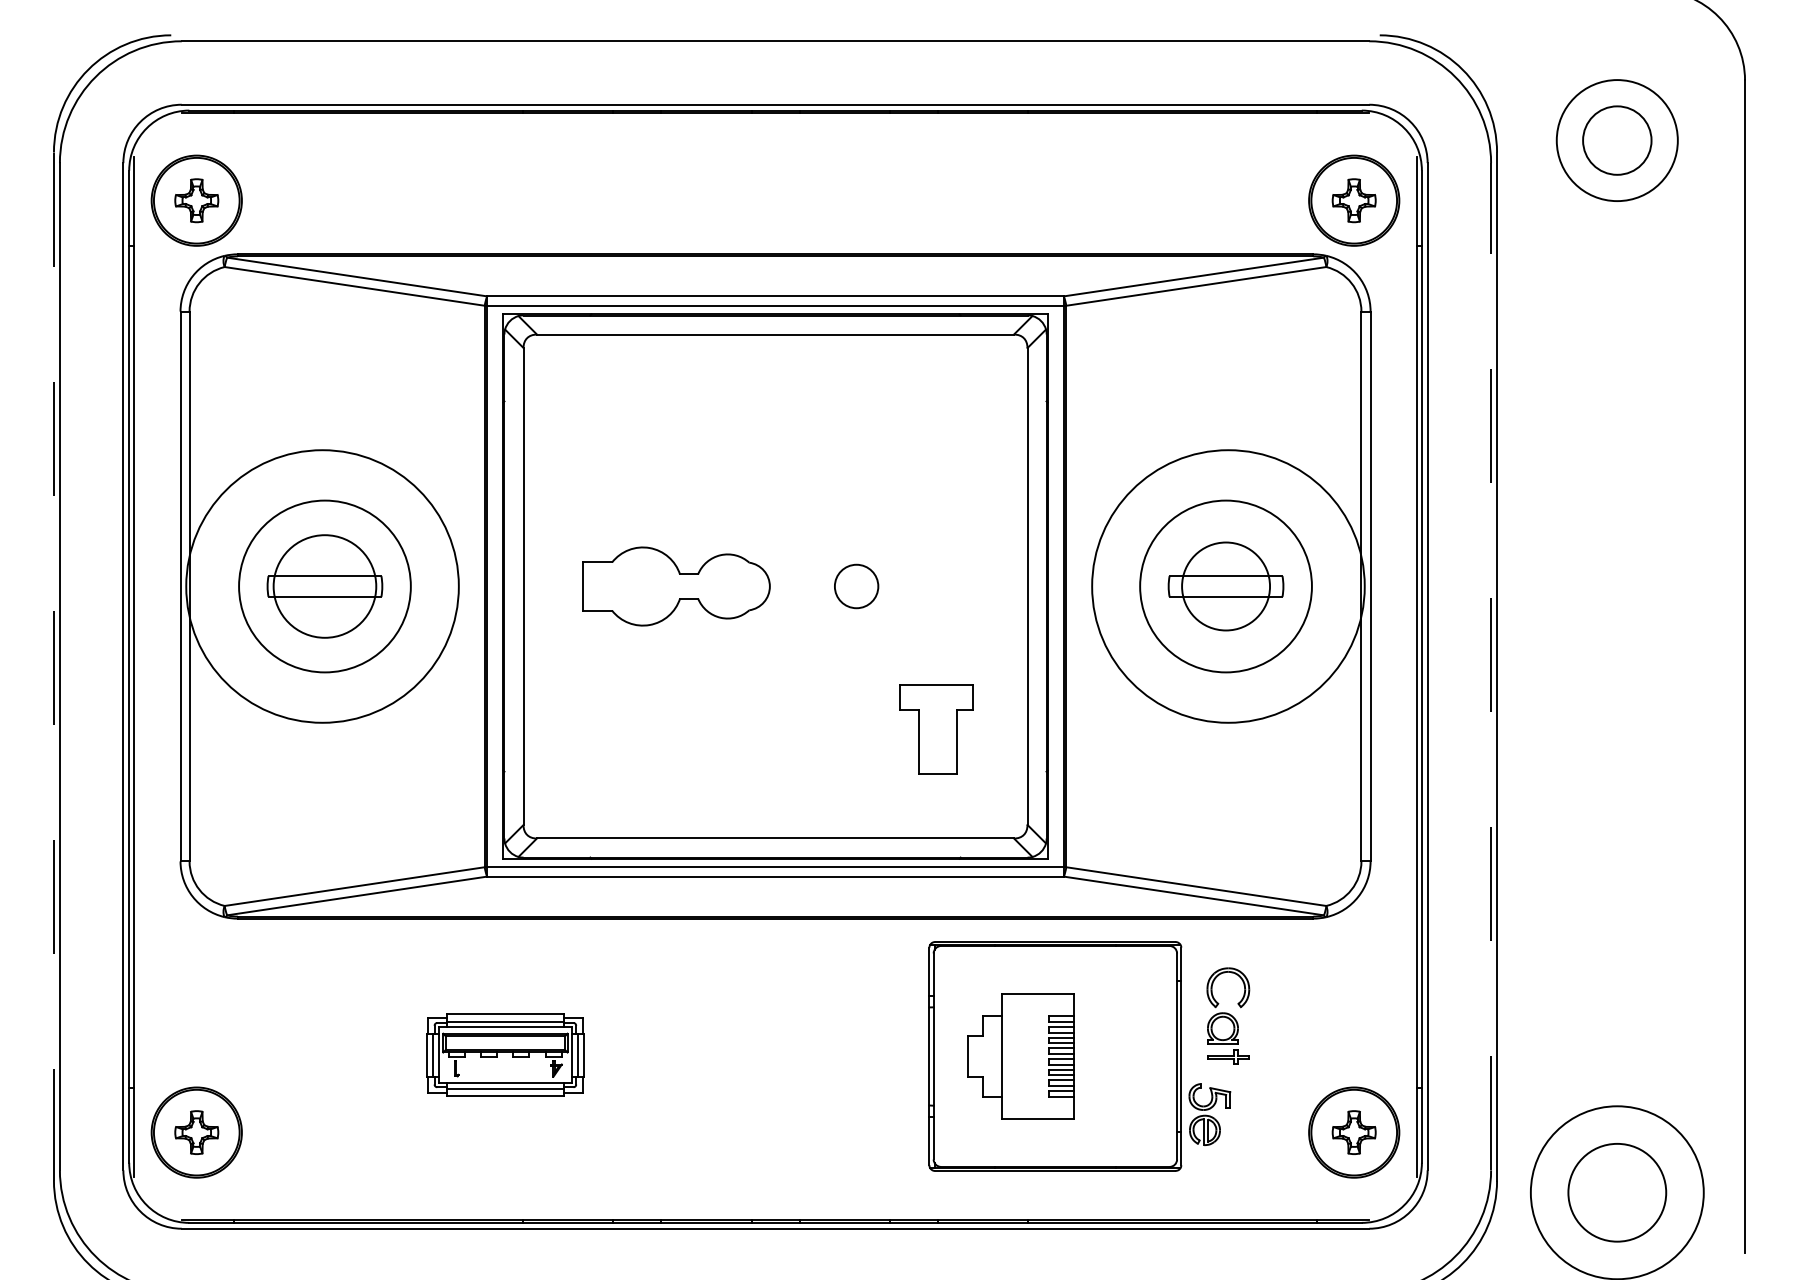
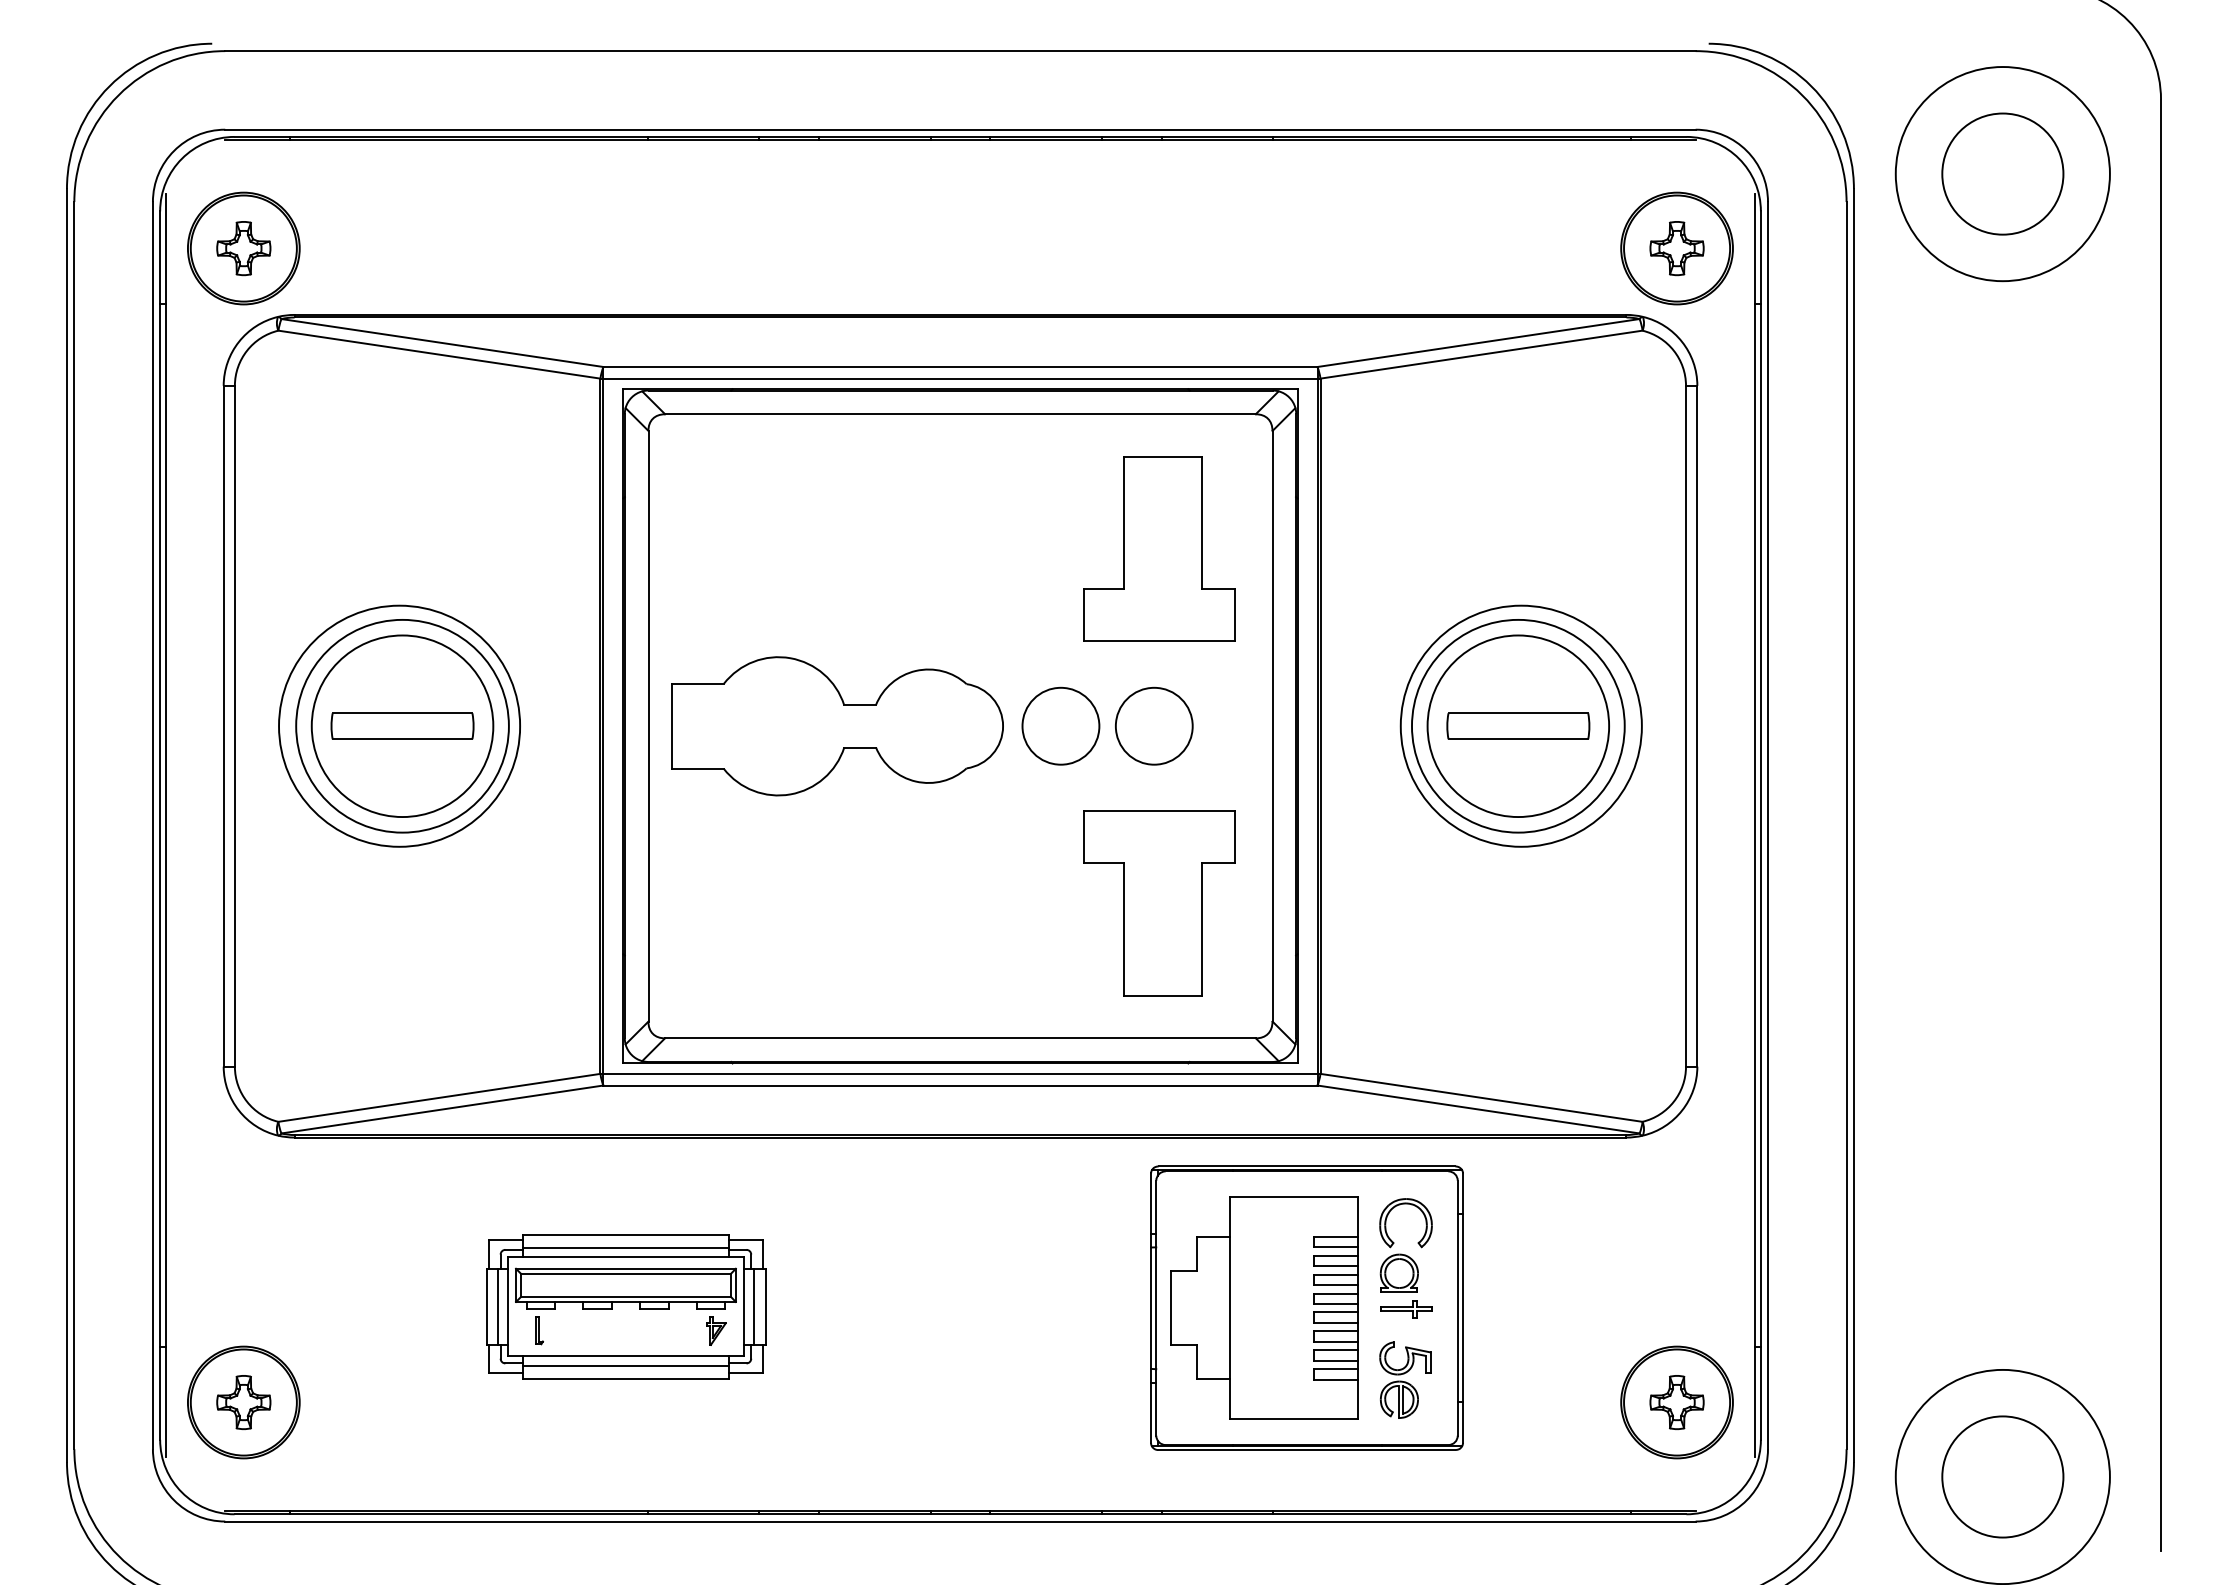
circle: (1616, 140) -> (2001, 173), size x1.43
circle: (1617, 140) -> (2003, 173), size x1.43
part: (935, 443) -> (1158, 549), added
circle: (322, 586) -> (399, 726), size x0.71
circle: (324, 586) -> (401, 726), size x1.43
part: (676, 586) -> (837, 726), size x1.43
circle: (856, 586) -> (1060, 726), size x1.43
circle: (931, 586) -> (1153, 726), added
circle: (1225, 586) -> (1517, 726), size x1.67
circle: (1228, 586) -> (1521, 726), size x0.71
line: (1491, 666) -> (1847, 825), dashed -> solid
line: (53, 667) -> (66, 826), dashed -> solid
part: (935, 729) -> (1158, 903), size x1.67
part: (1228, 1015) -> (1406, 1257), moved
part: (505, 1054) -> (626, 1305), size x1.43
part: (1020, 1056) -> (1263, 1308), size x1.43
part: (1209, 1114) -> (1405, 1380), moved

